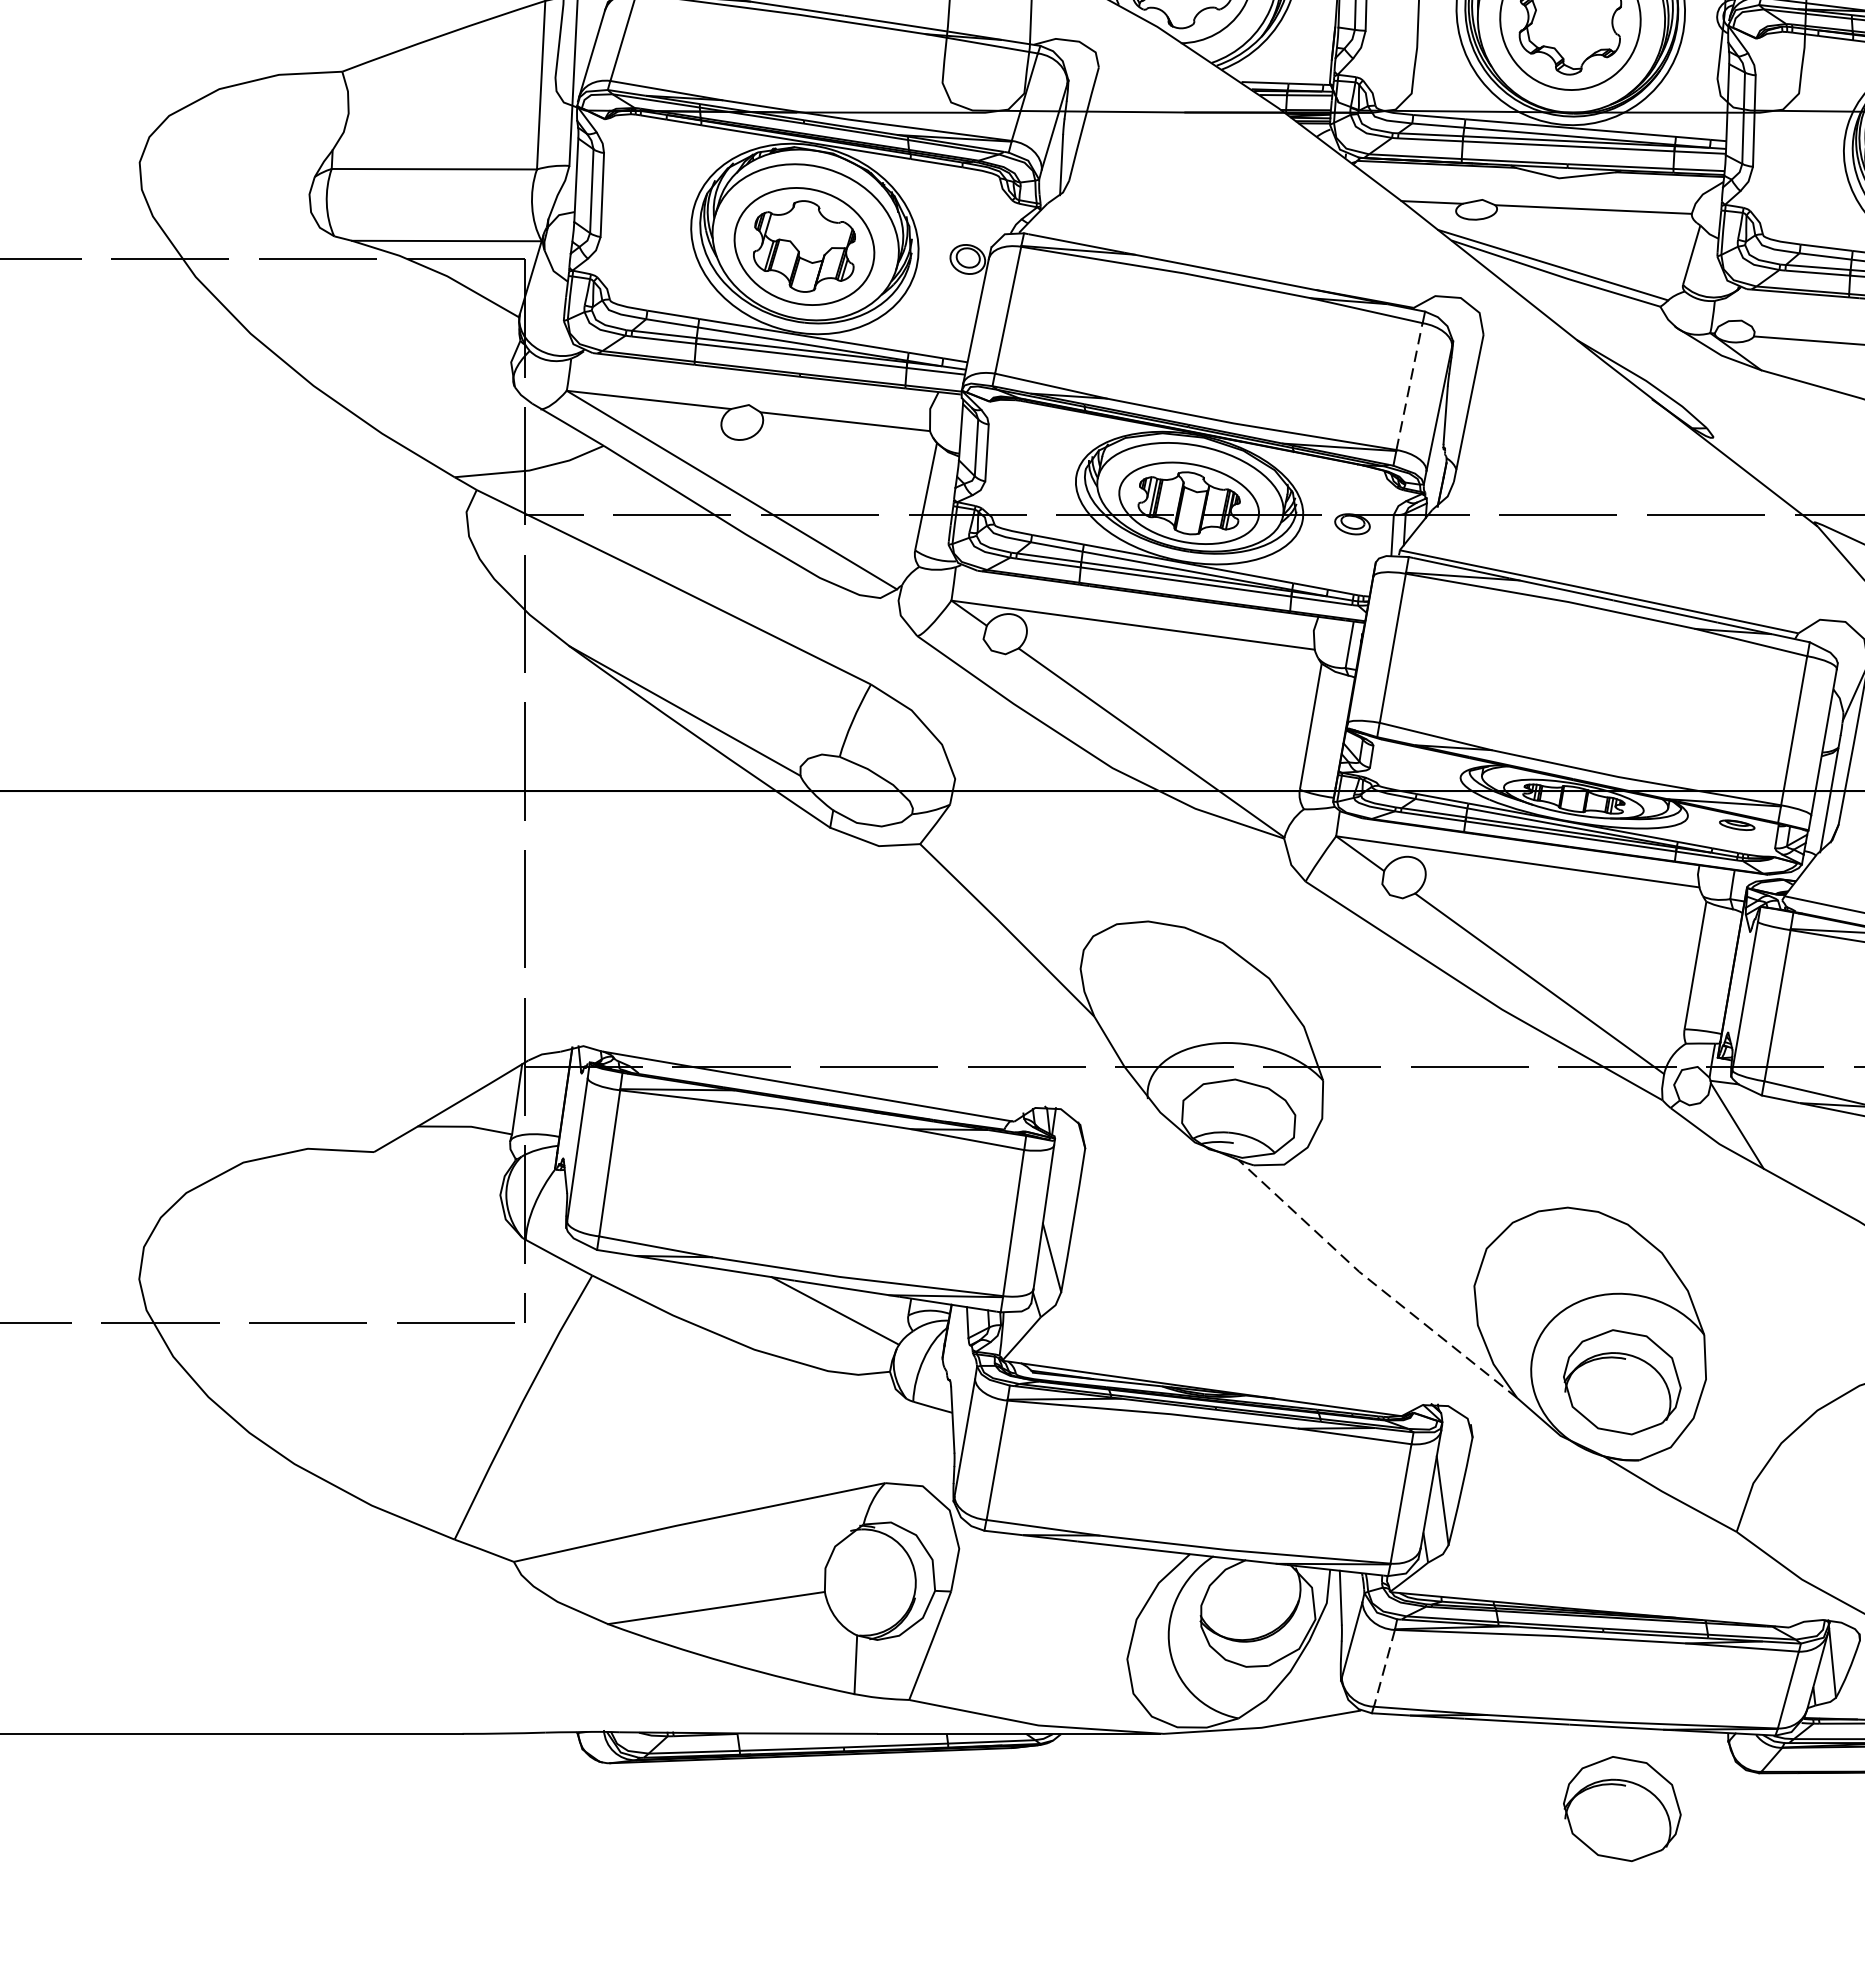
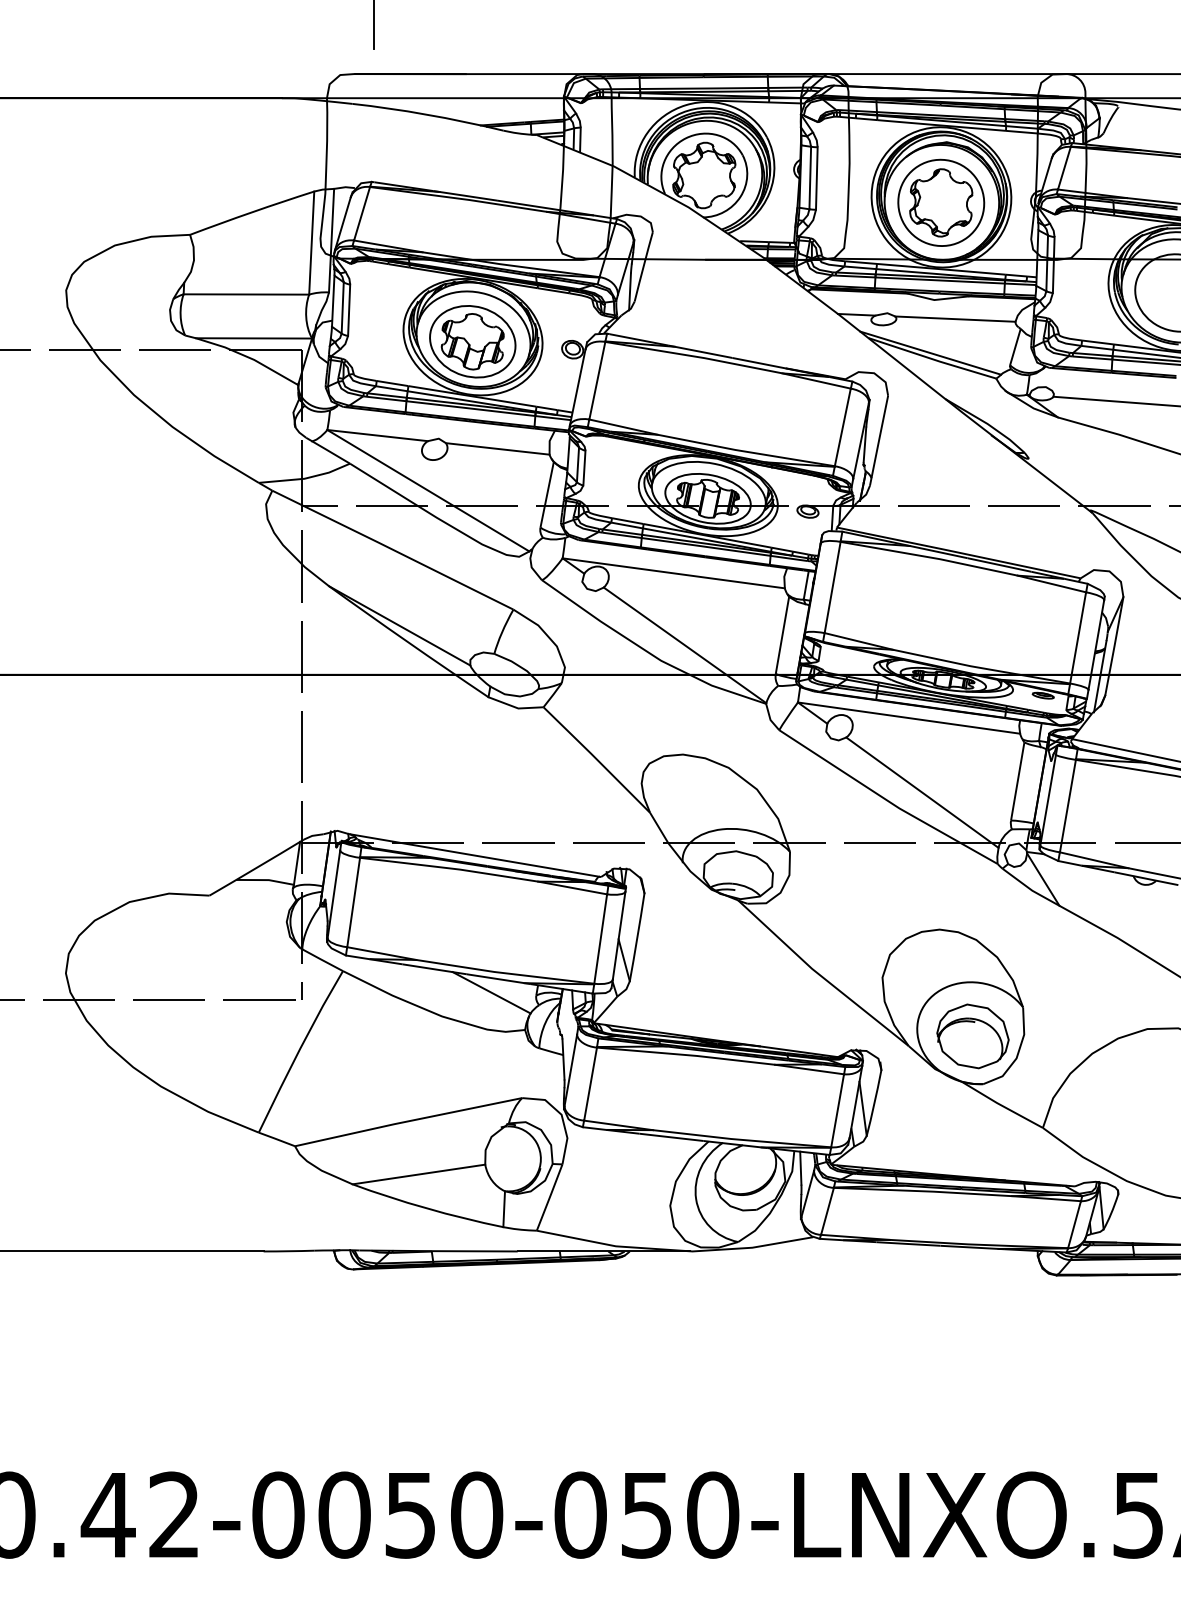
line: (1408, 386) -> (842, 427), dashed -> solid
line: (1373, 1282) -> (820, 975), dashed -> solid
line: (1384, 1668) -> (827, 1211), dashed -> solid
part: (1621, 1809) -> (972, 1297), removed

